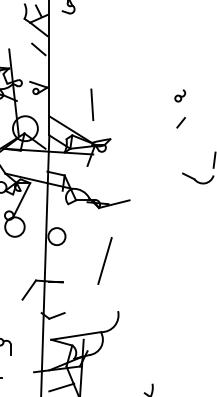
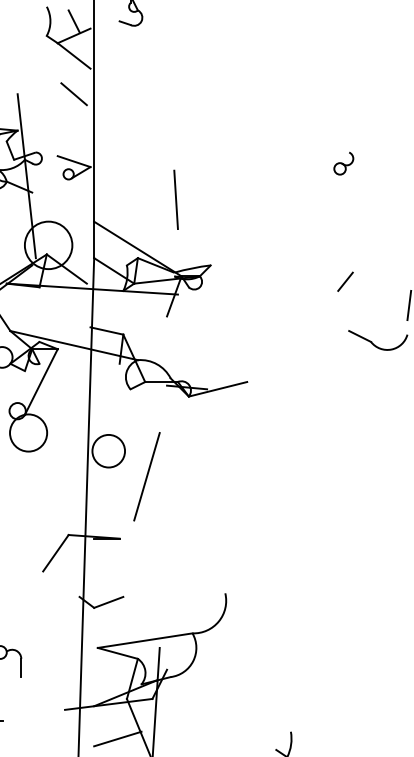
part: (180, 95) -> (344, 162), moved
line: (180, 122) -> (344, 281), moved
line: (104, 260) -> (145, 475), moved

